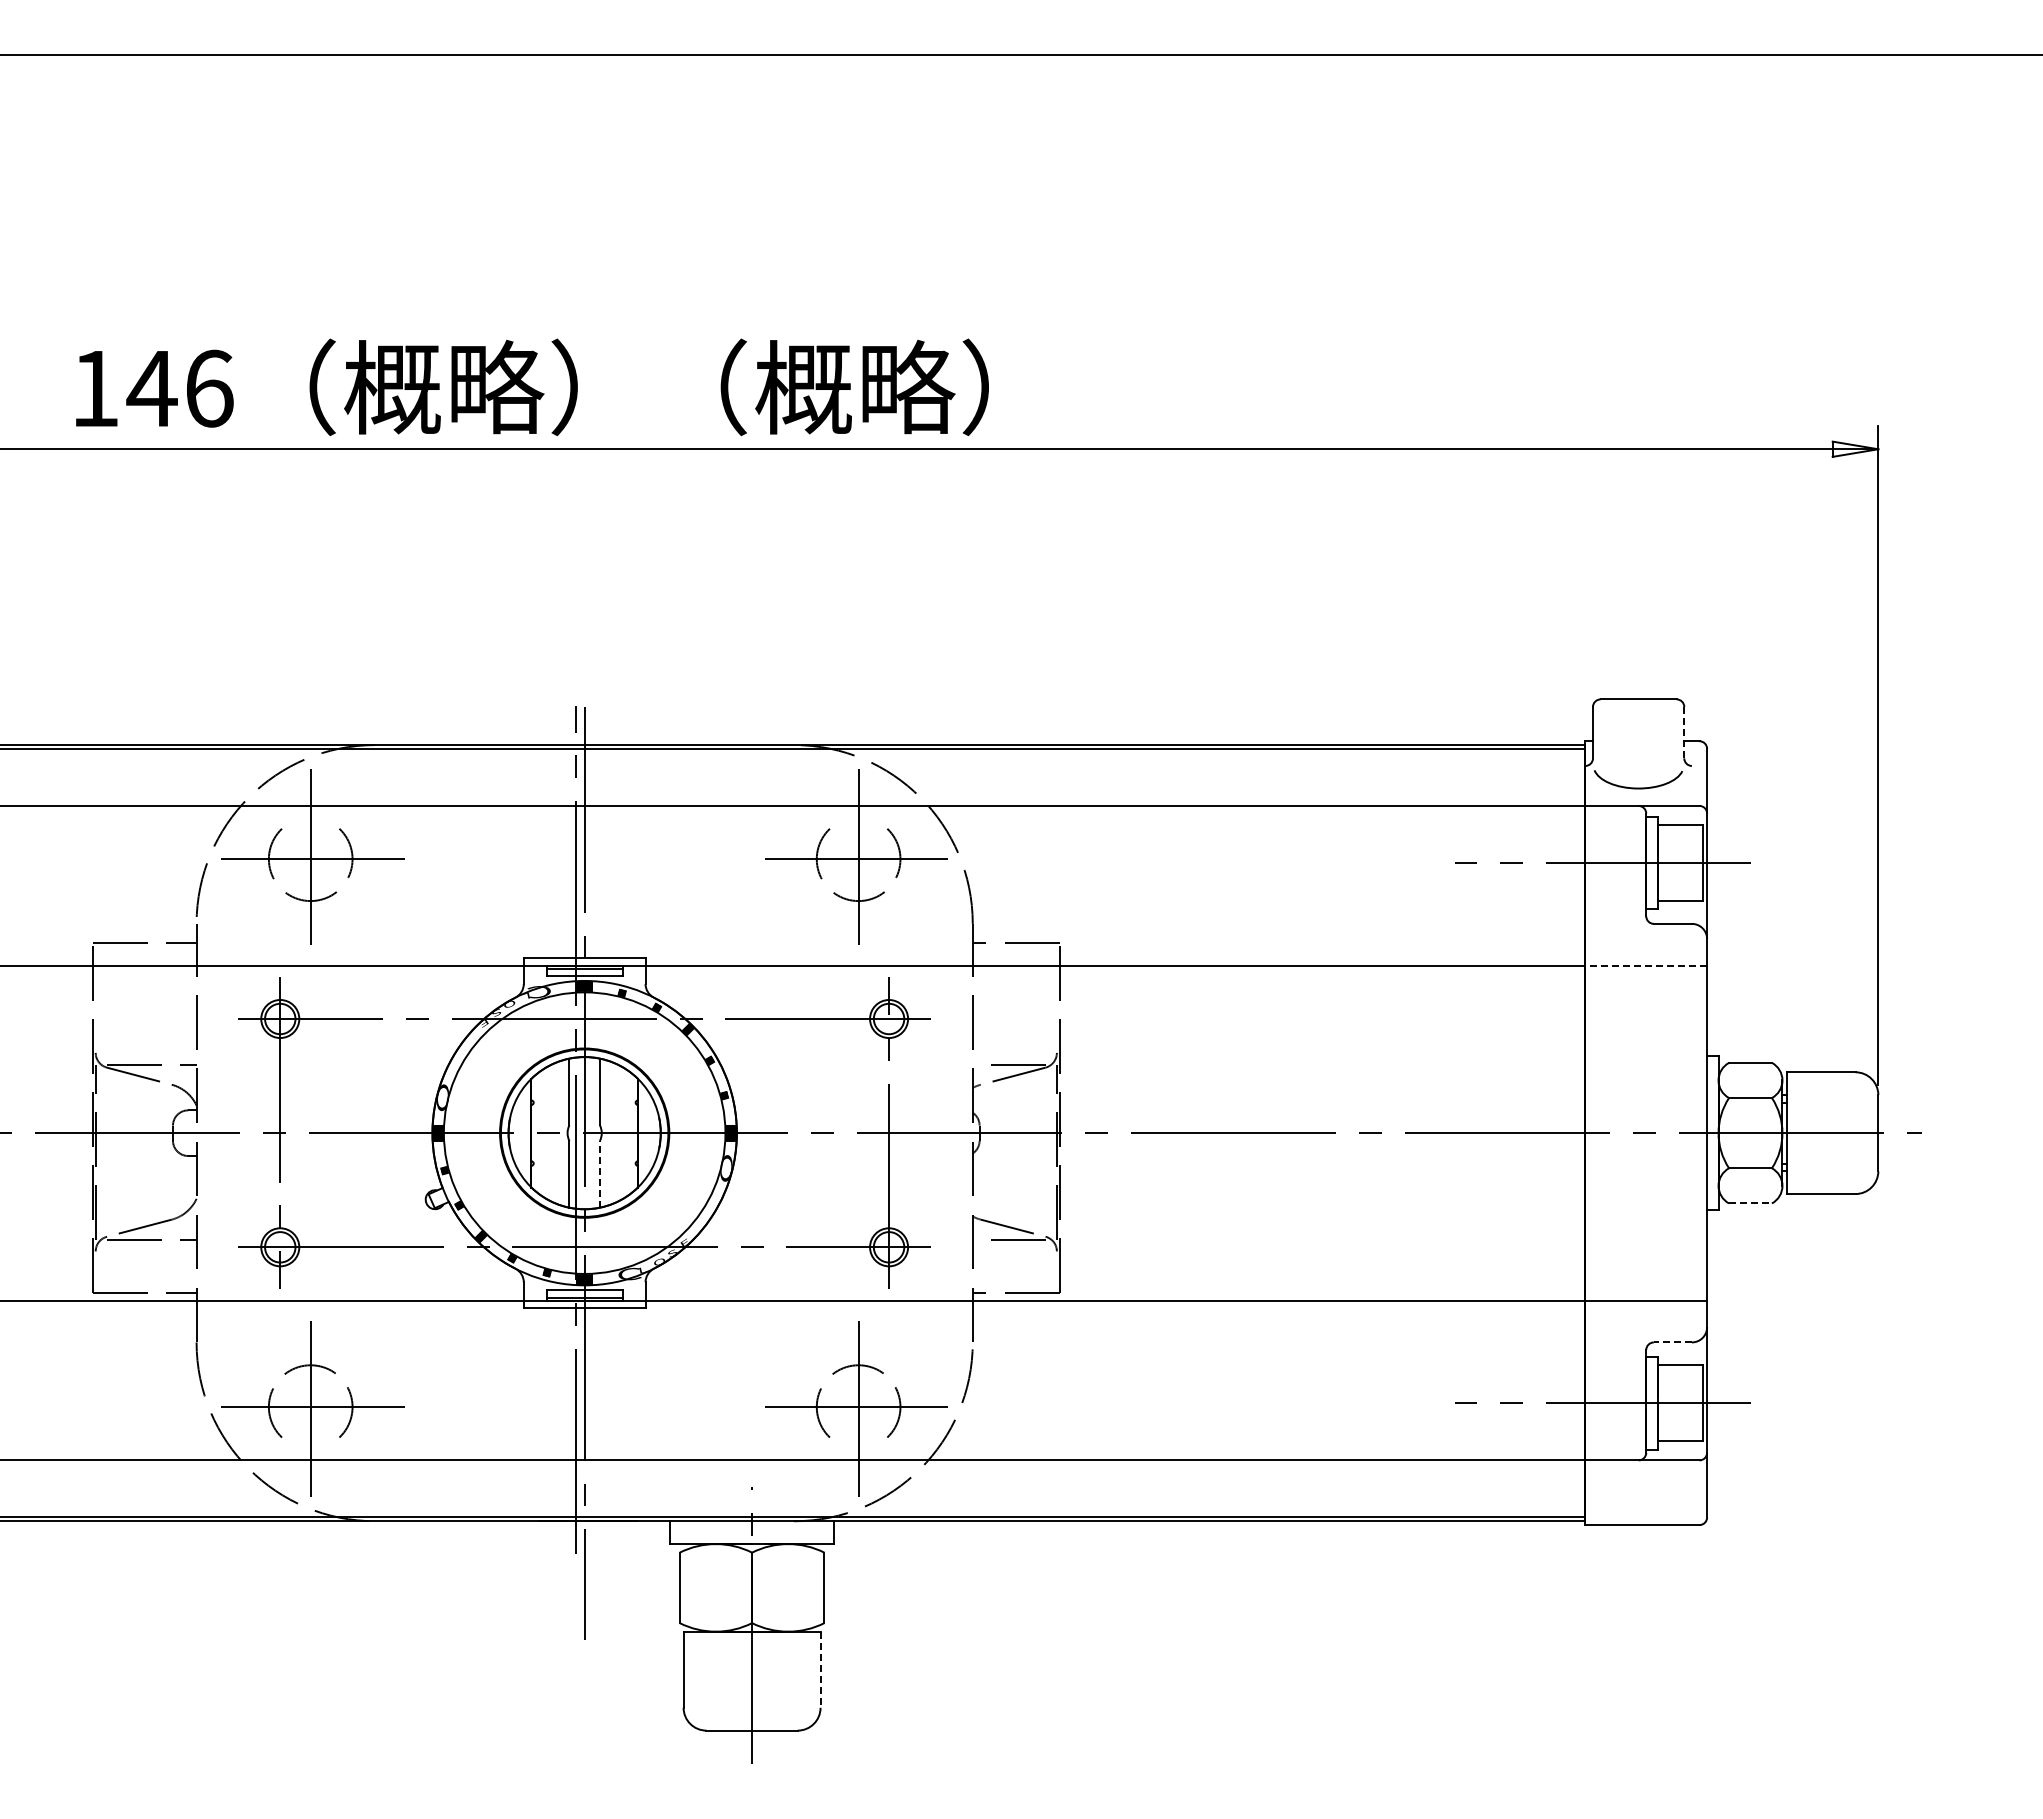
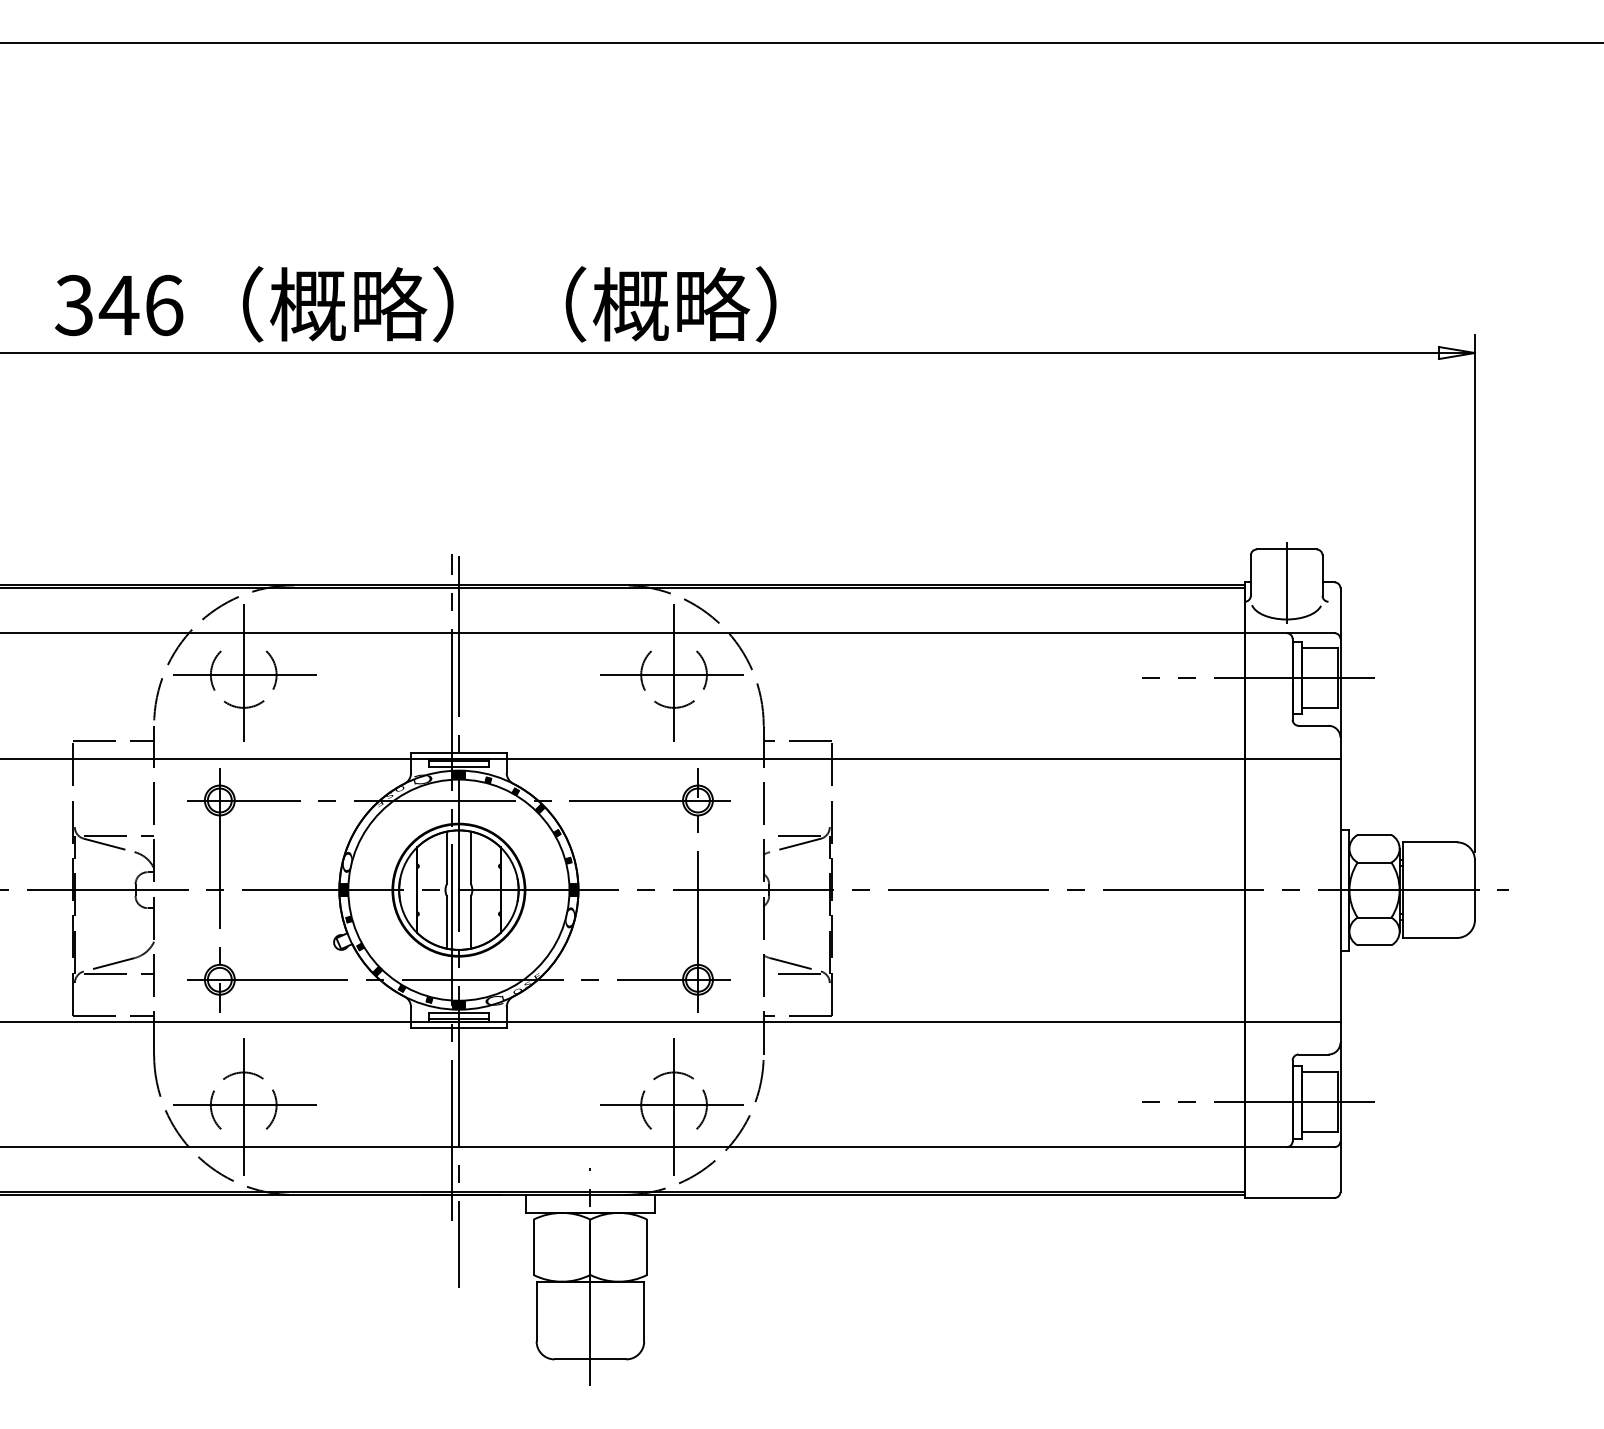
text: (94, 388) -> (73, 305), 146 -> 346
line: (1684, 732) -> (1322, 575), dashed -> solid
line: (1638, 741) -> (1286, 582), added
line: (1646, 965) -> (1292, 758), dashed -> solid
line: (599, 1173) -> (470, 921), dashed -> solid
line: (1751, 1203) -> (1375, 945), dashed -> solid
line: (1672, 1342) -> (1313, 1054), dashed -> solid
line: (820, 1670) -> (644, 1312), dashed -> solid

